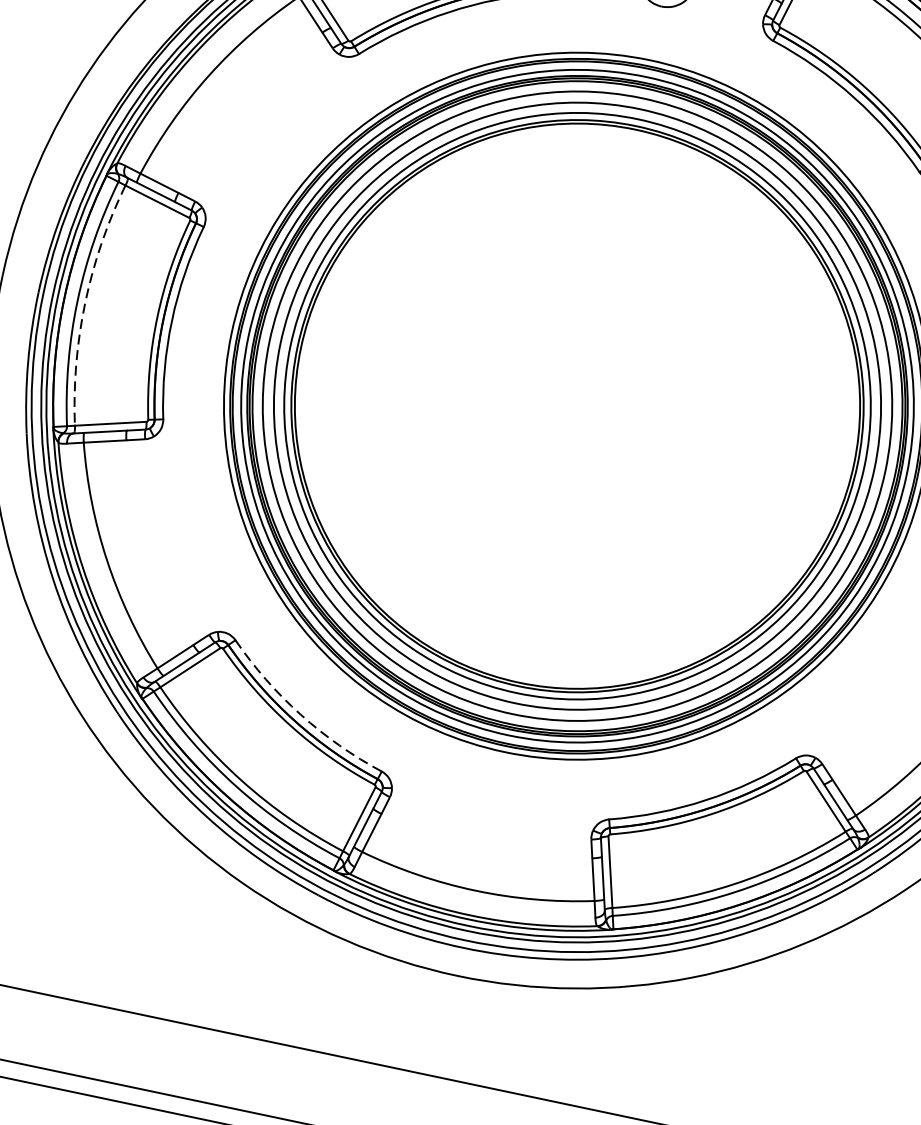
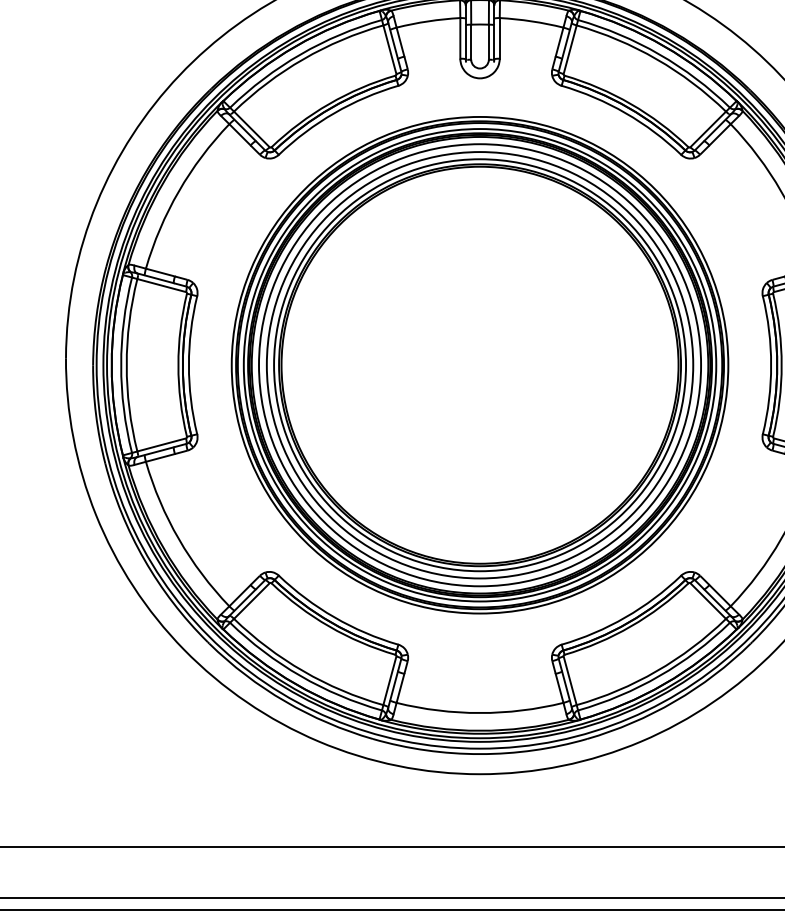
arc: (84, 302) -> (126, 365), dashed -> solid
arc: (300, 714) -> (334, 617), dashed -> solid

